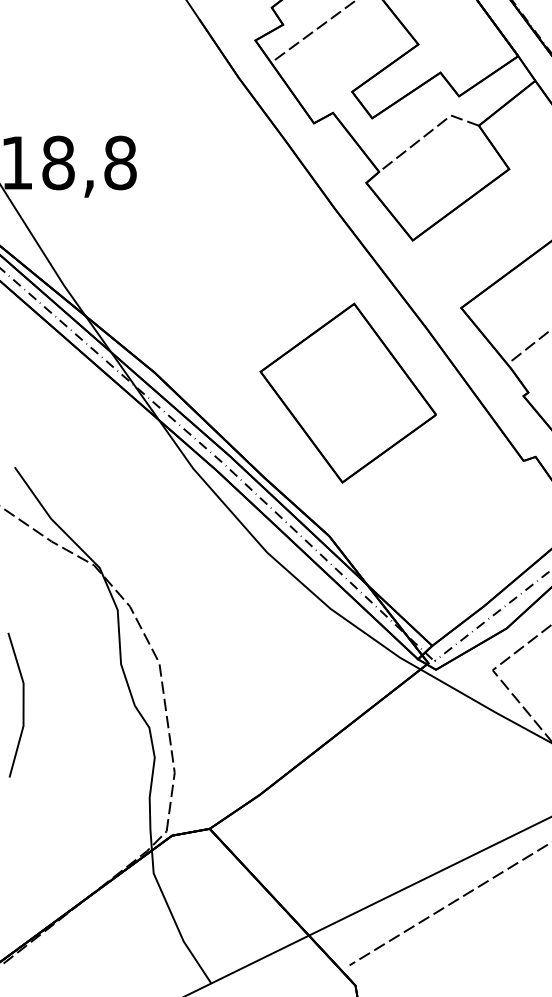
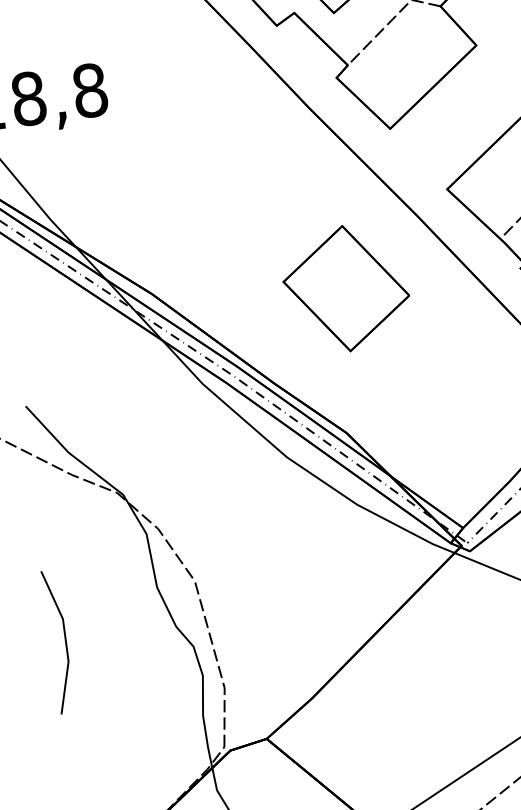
part: (347, 392) -> (345, 288), size x0.7

